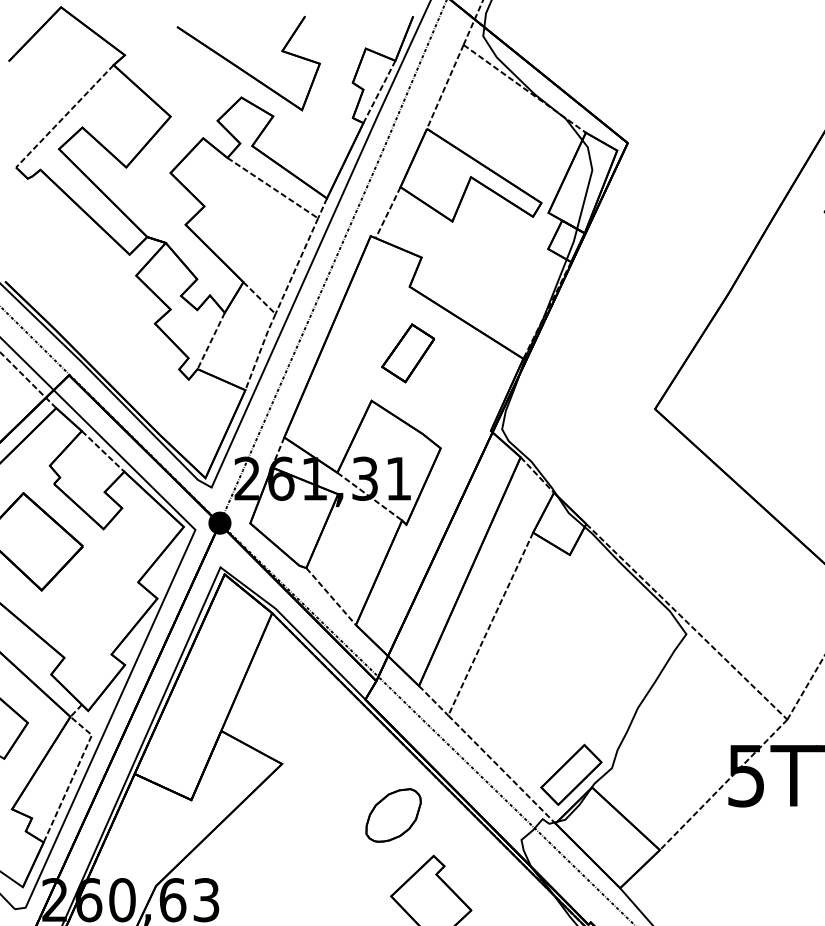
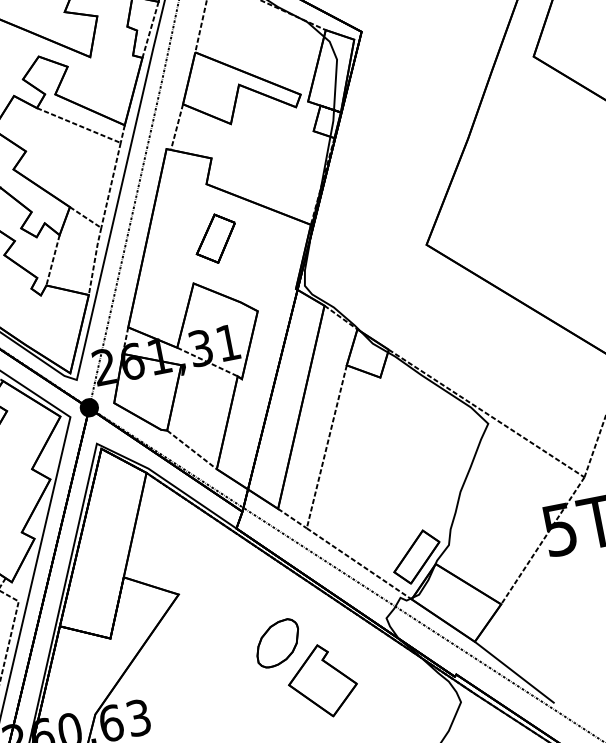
part: (393, 815) -> (277, 643), moved

